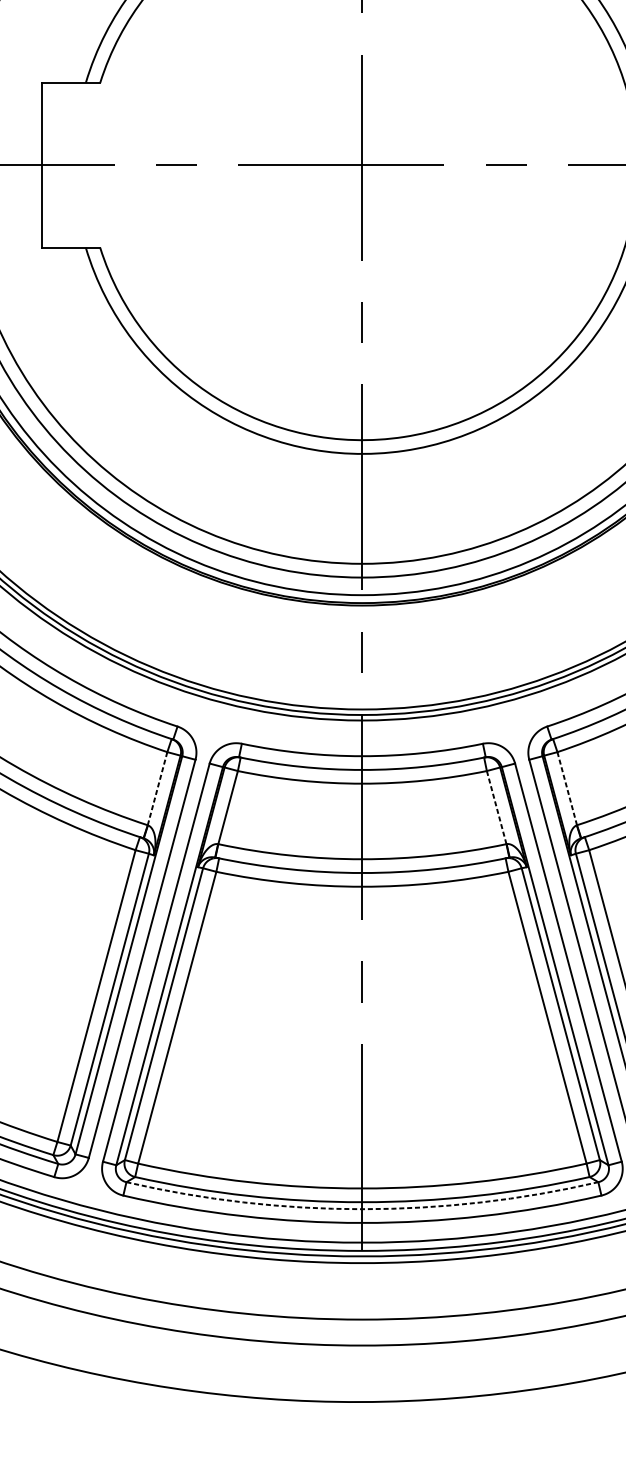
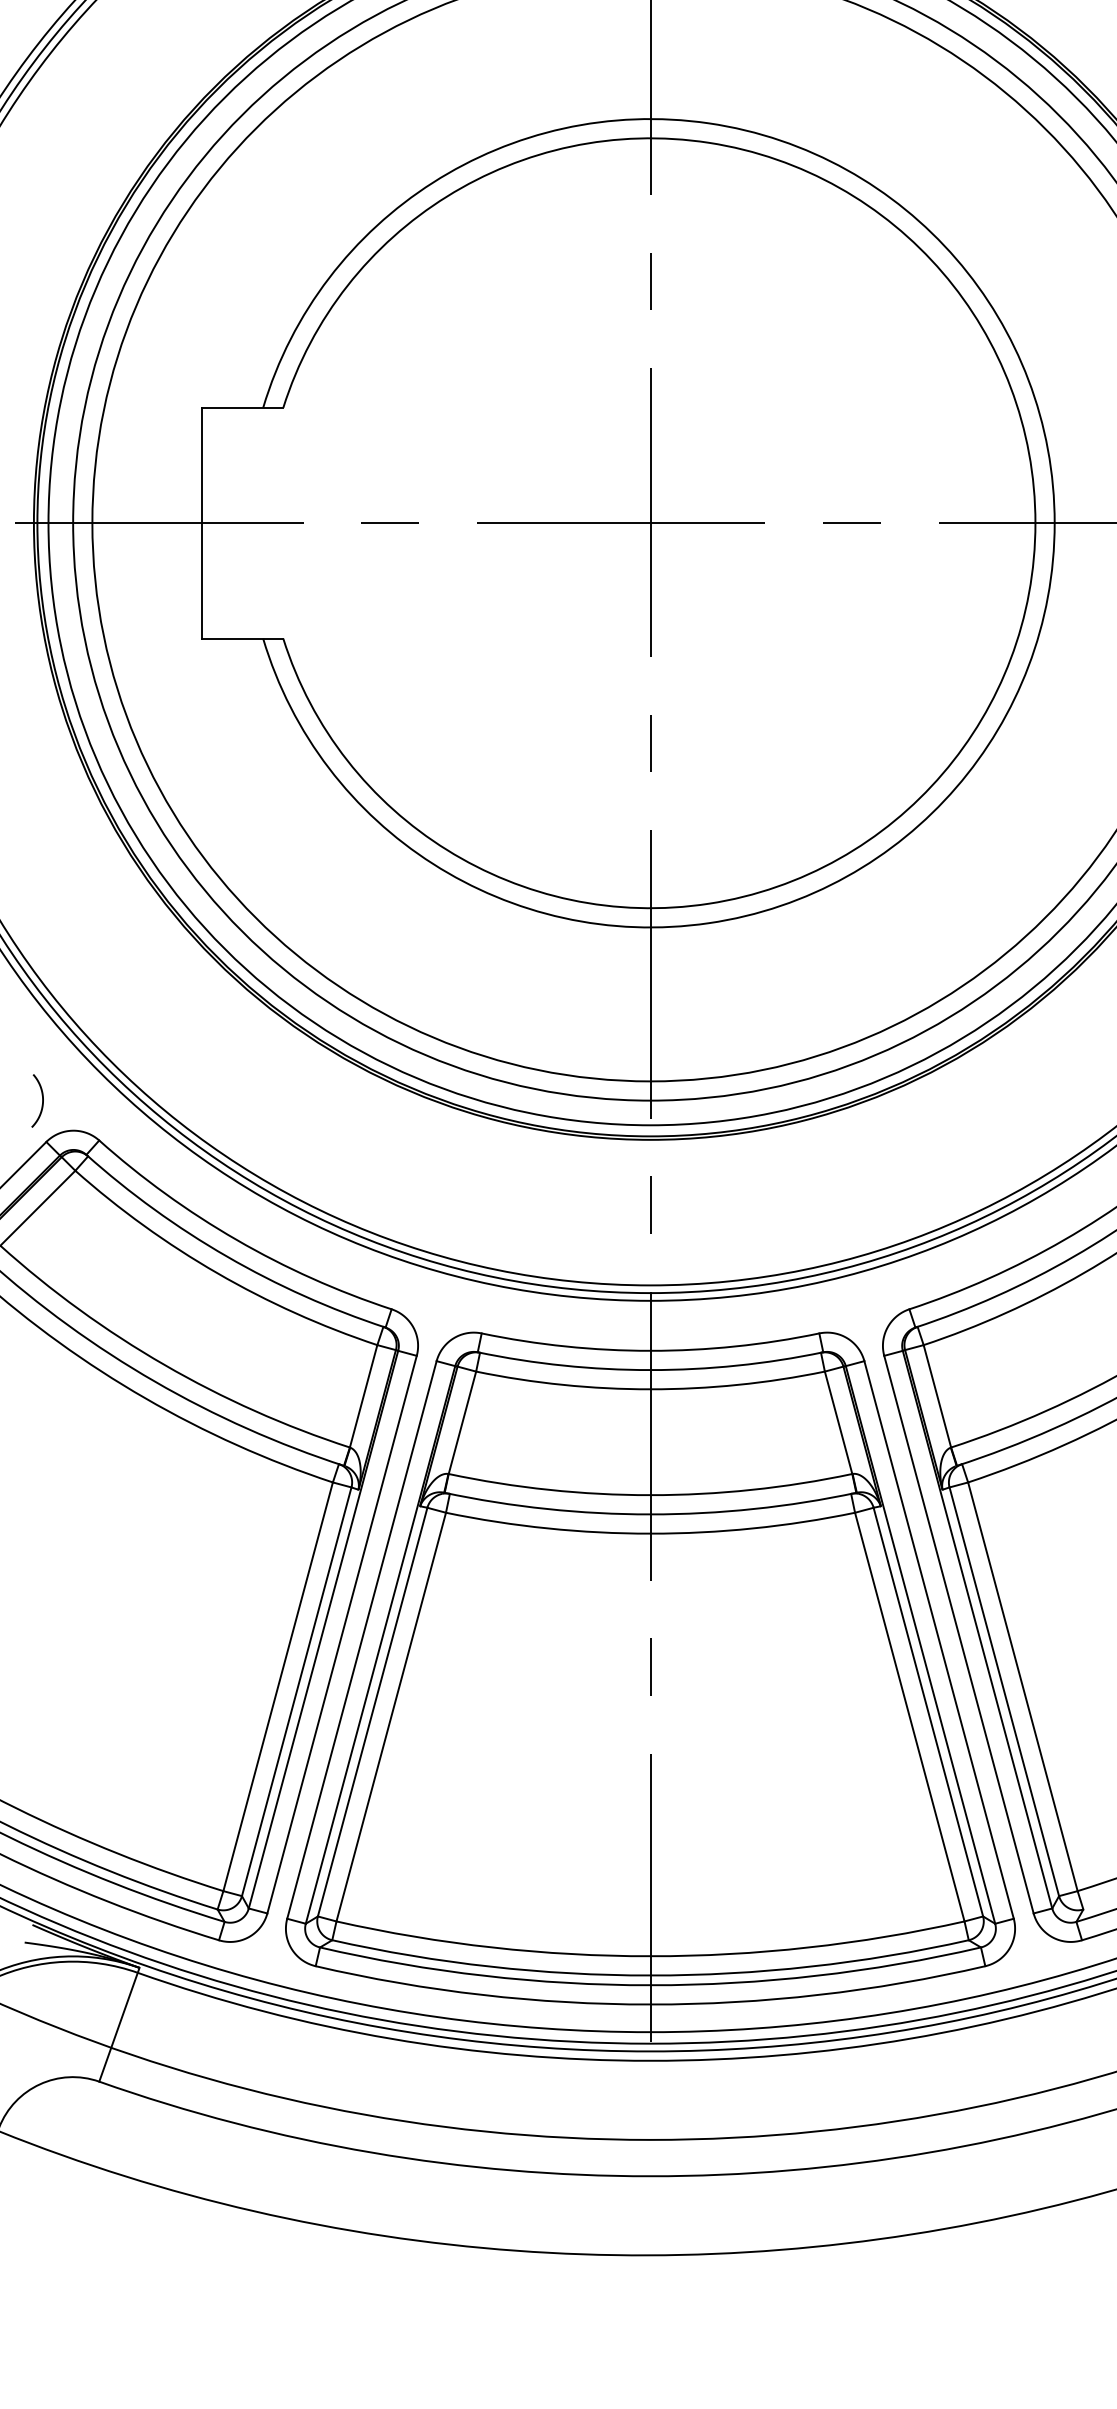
line: (157, 788) -> (363, 1395), dashed -> solid
line: (567, 788) -> (937, 1396), dashed -> solid
line: (496, 807) -> (838, 1422), dashed -> solid
arc: (362, 1209) -> (650, 1985), dashed -> solid

